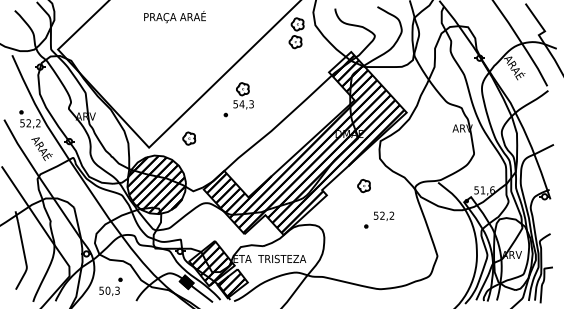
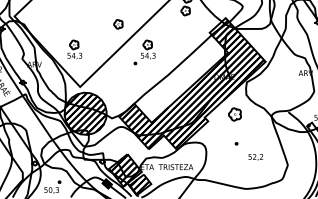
part: (141, 95) -> (74, 49), added
part: (189, 138) -> (118, 24), moved
part: (363, 186) -> (234, 114), size x1.4
text: (383, 215) -> (255, 156), moved

